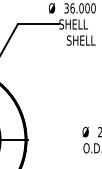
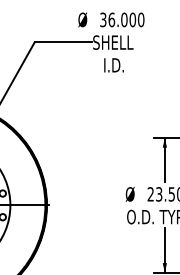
text: (80, 40) -> (123, 65), SHELL -> I.D.

